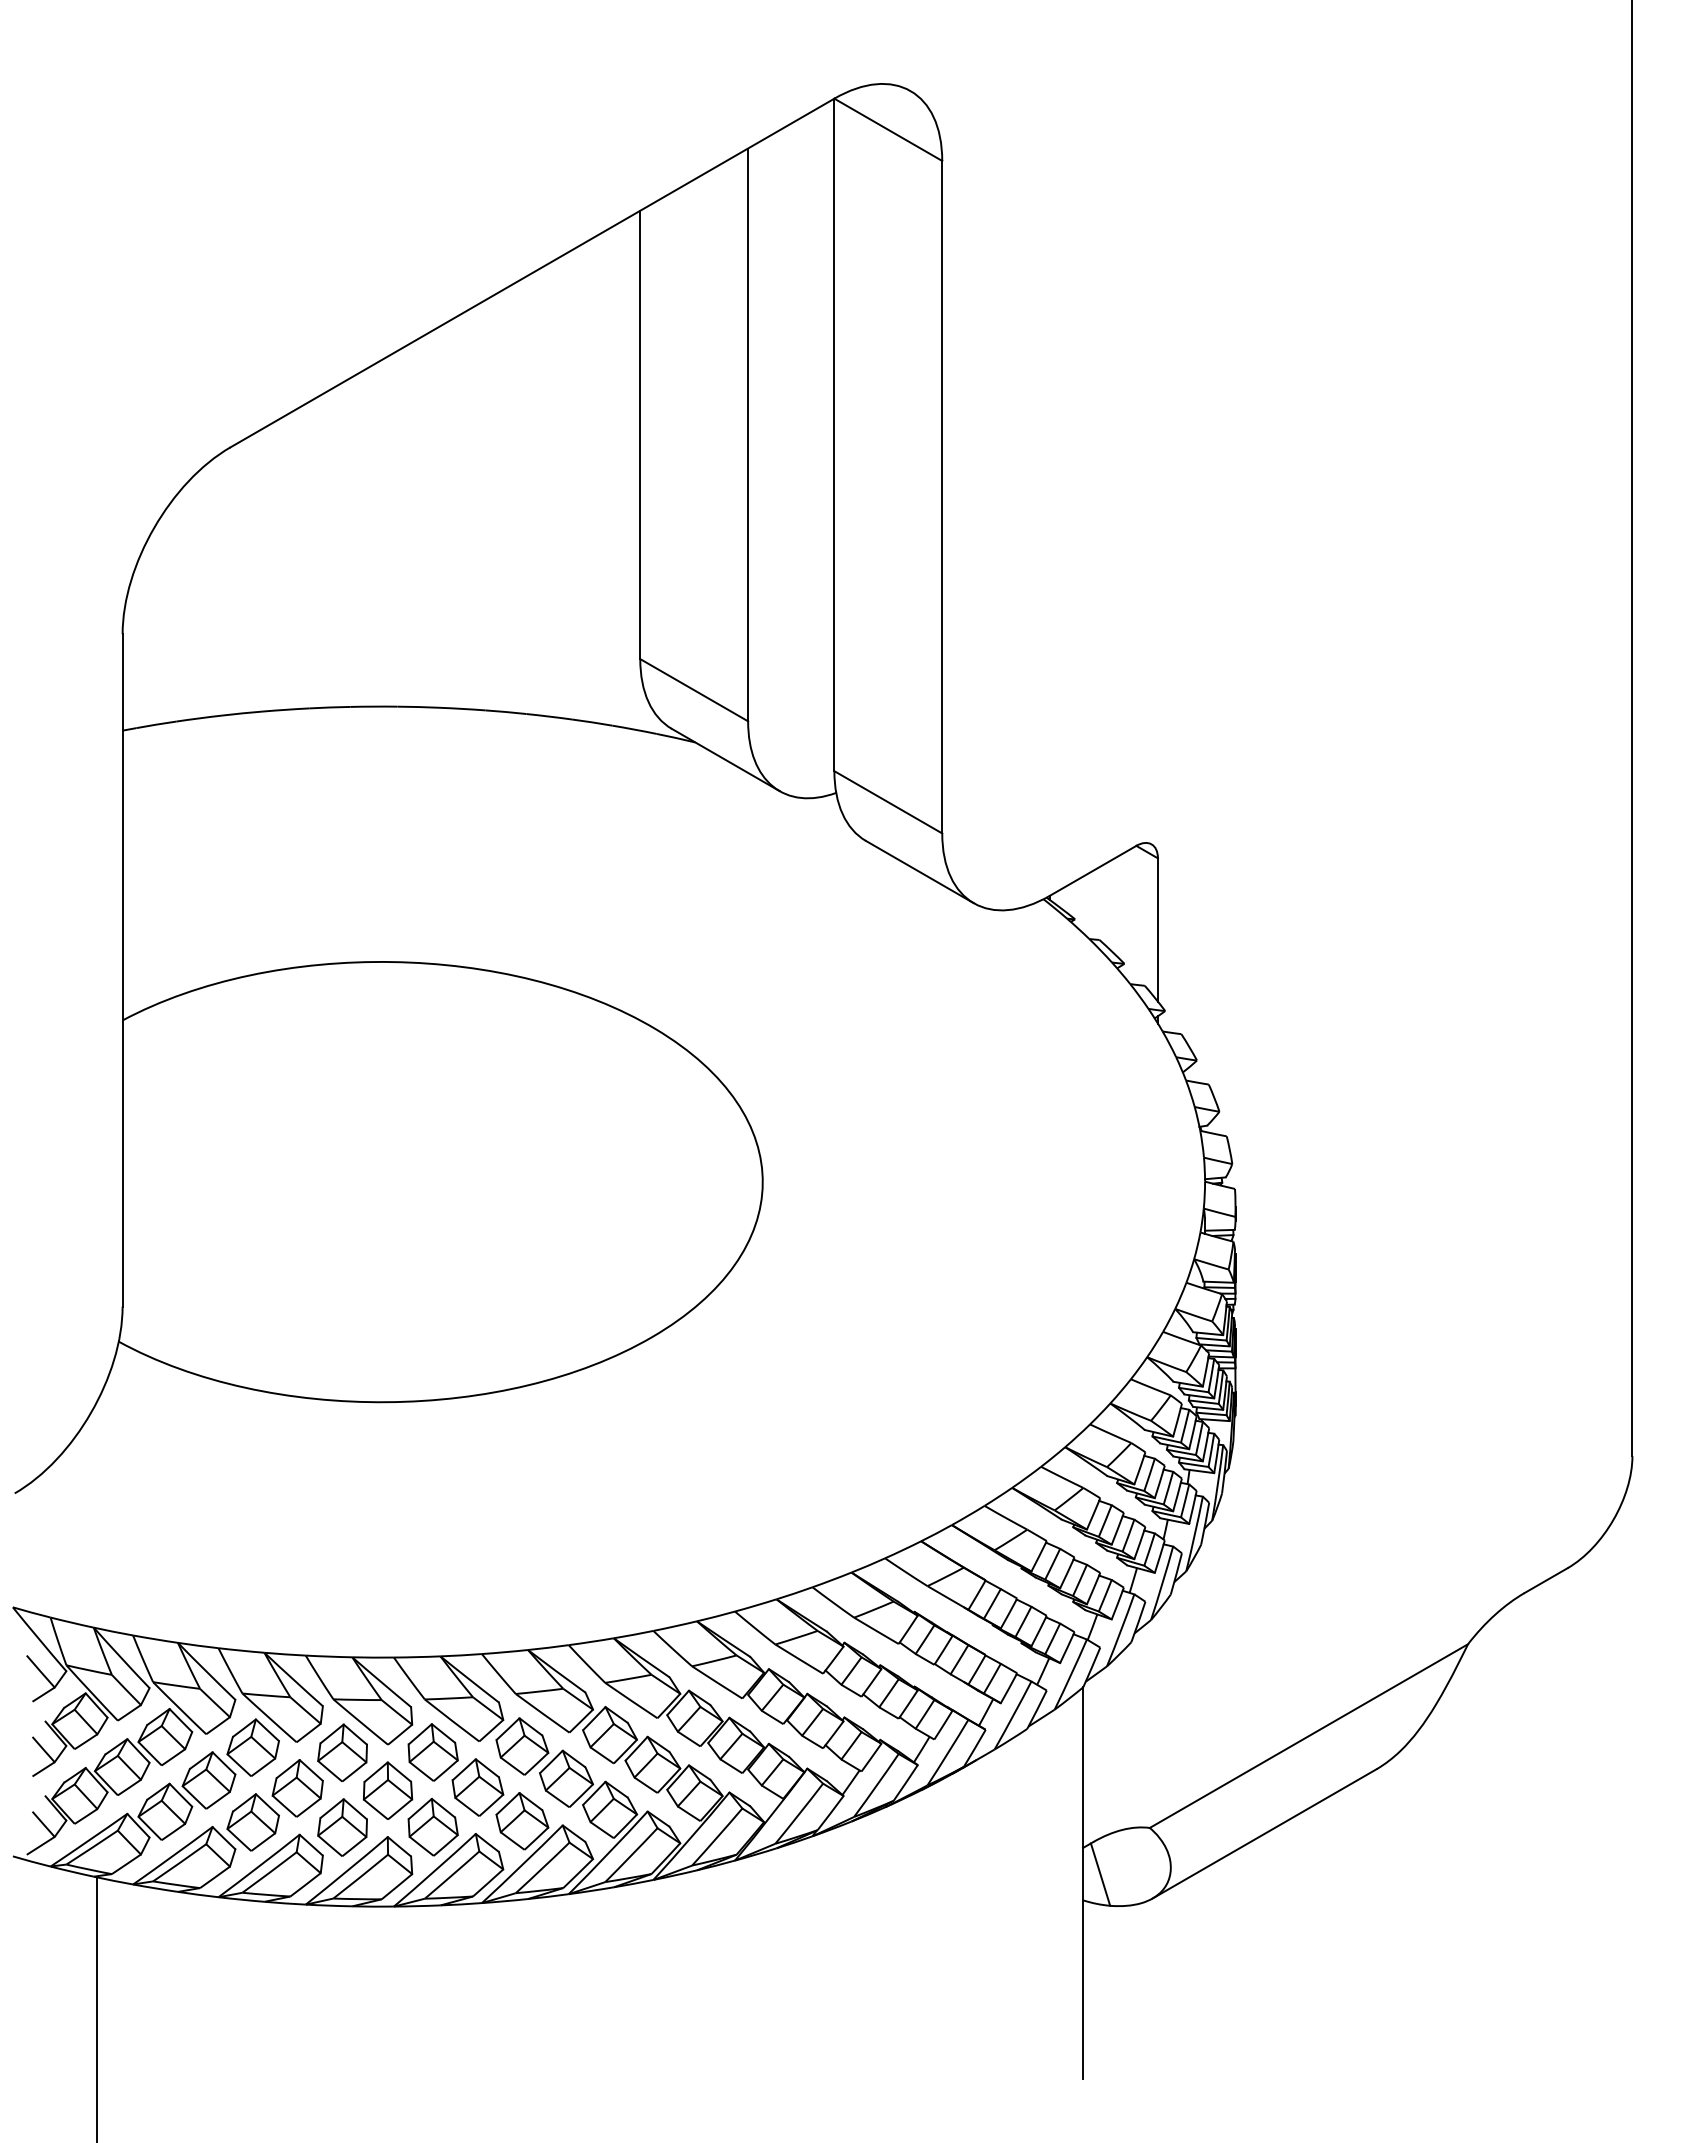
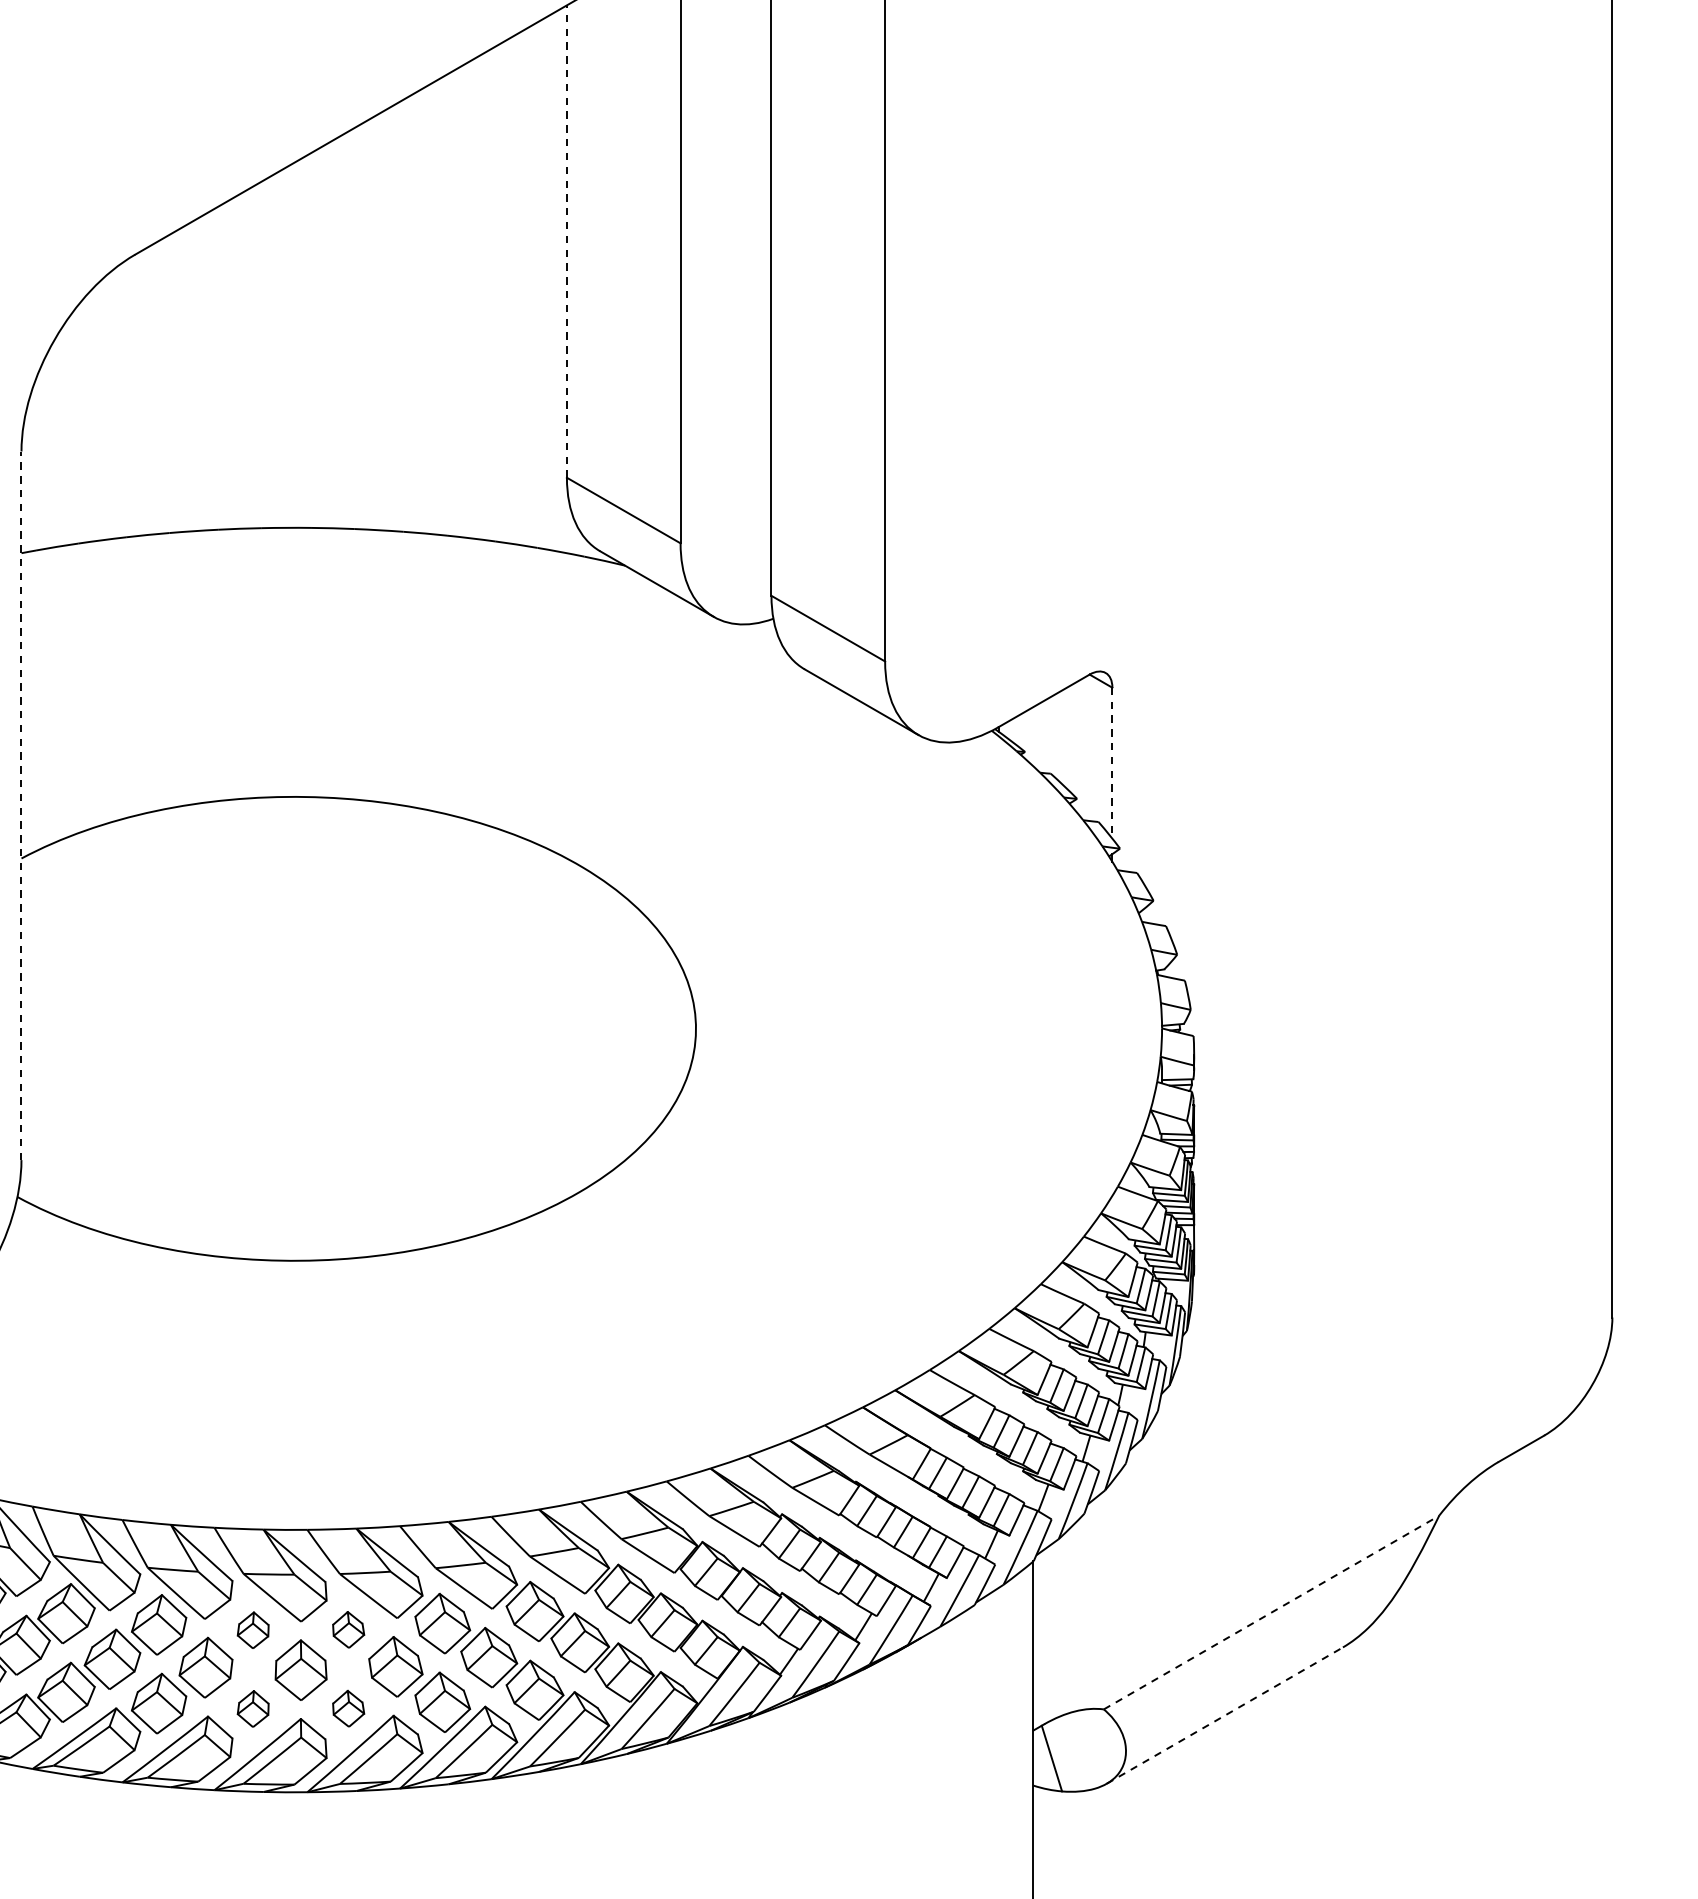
line: (640, 434) -> (567, 241), solid -> dashed
line: (1157, 929) -> (1111, 762), solid -> dashed
line: (122, 969) -> (21, 804), solid -> dashed
line: (1308, 1736) -> (1271, 1613), solid -> dashed
part: (342, 1752) -> (253, 1629), size x0.6
part: (432, 1752) -> (348, 1629), size x0.6
part: (342, 1827) -> (253, 1708), size x0.6
part: (432, 1827) -> (348, 1708), size x0.6
line: (1265, 1833) -> (1225, 1715), solid -> dashed

